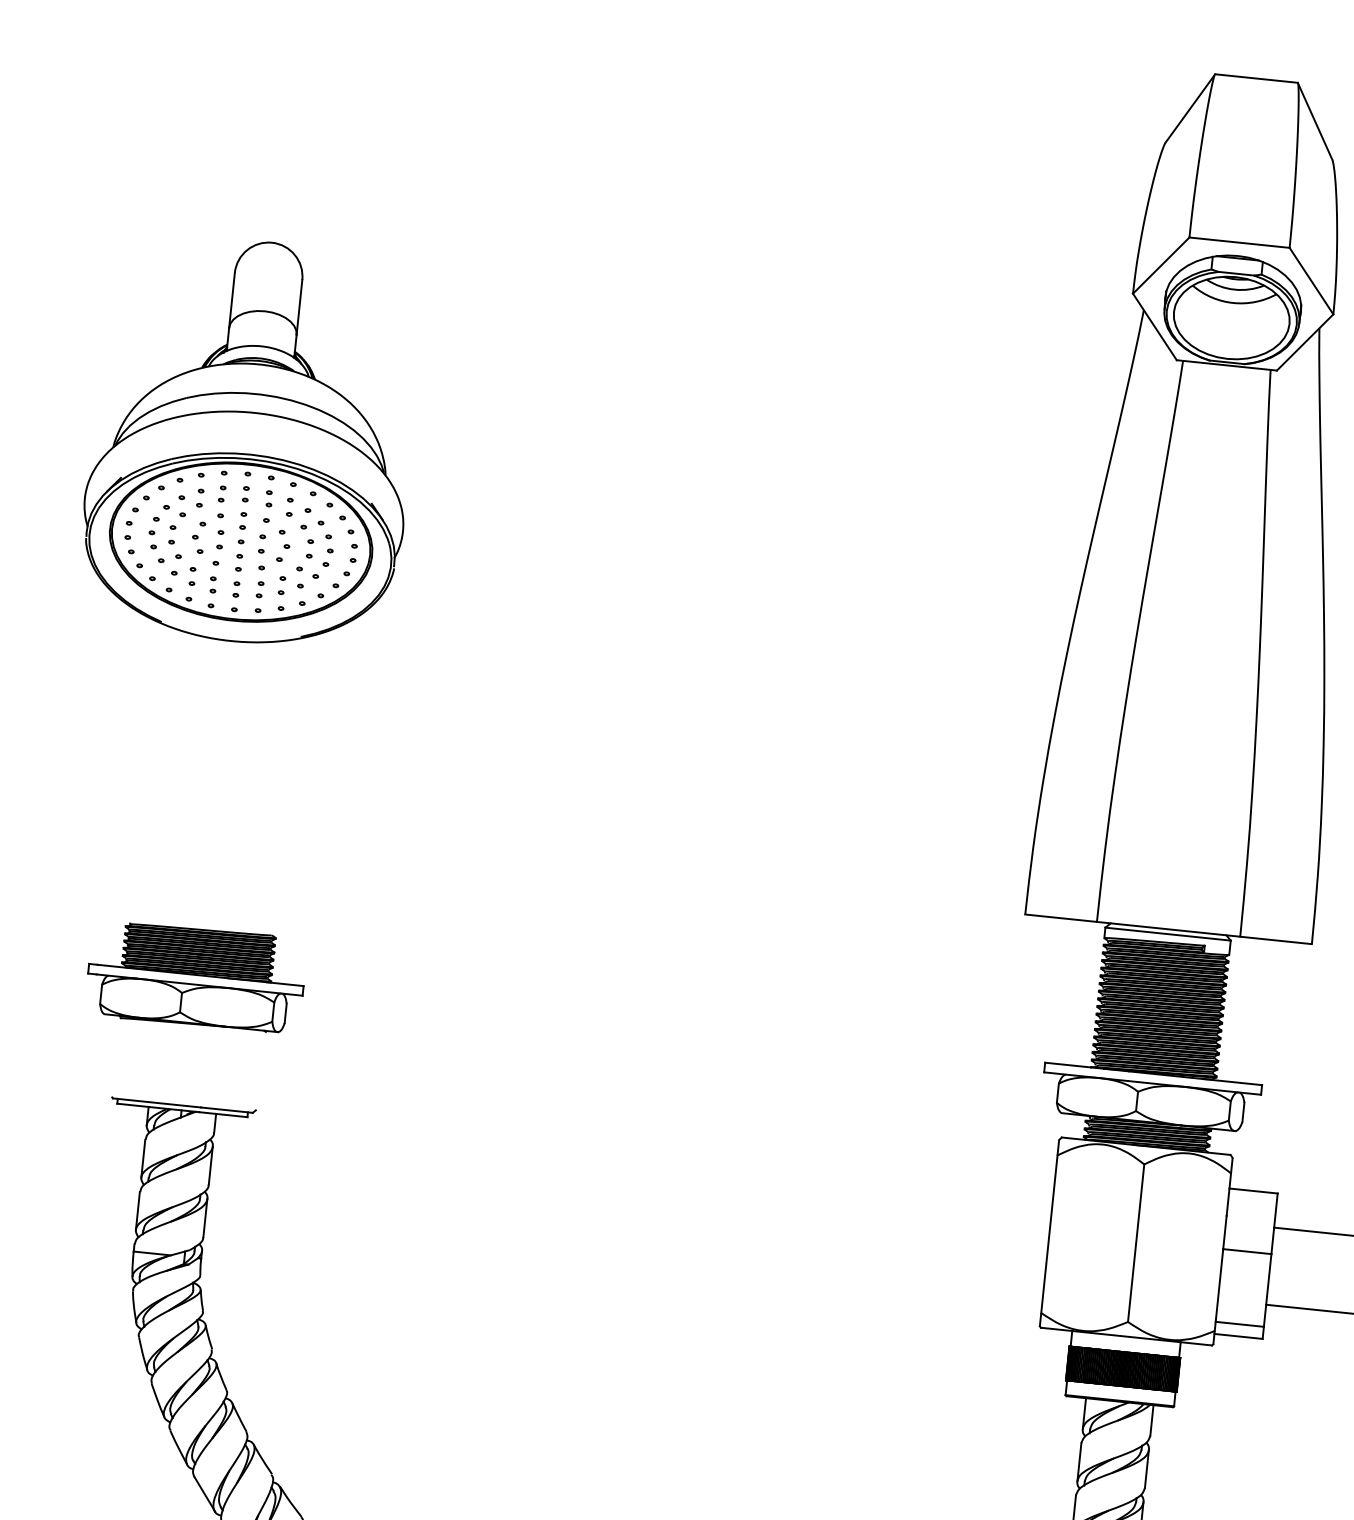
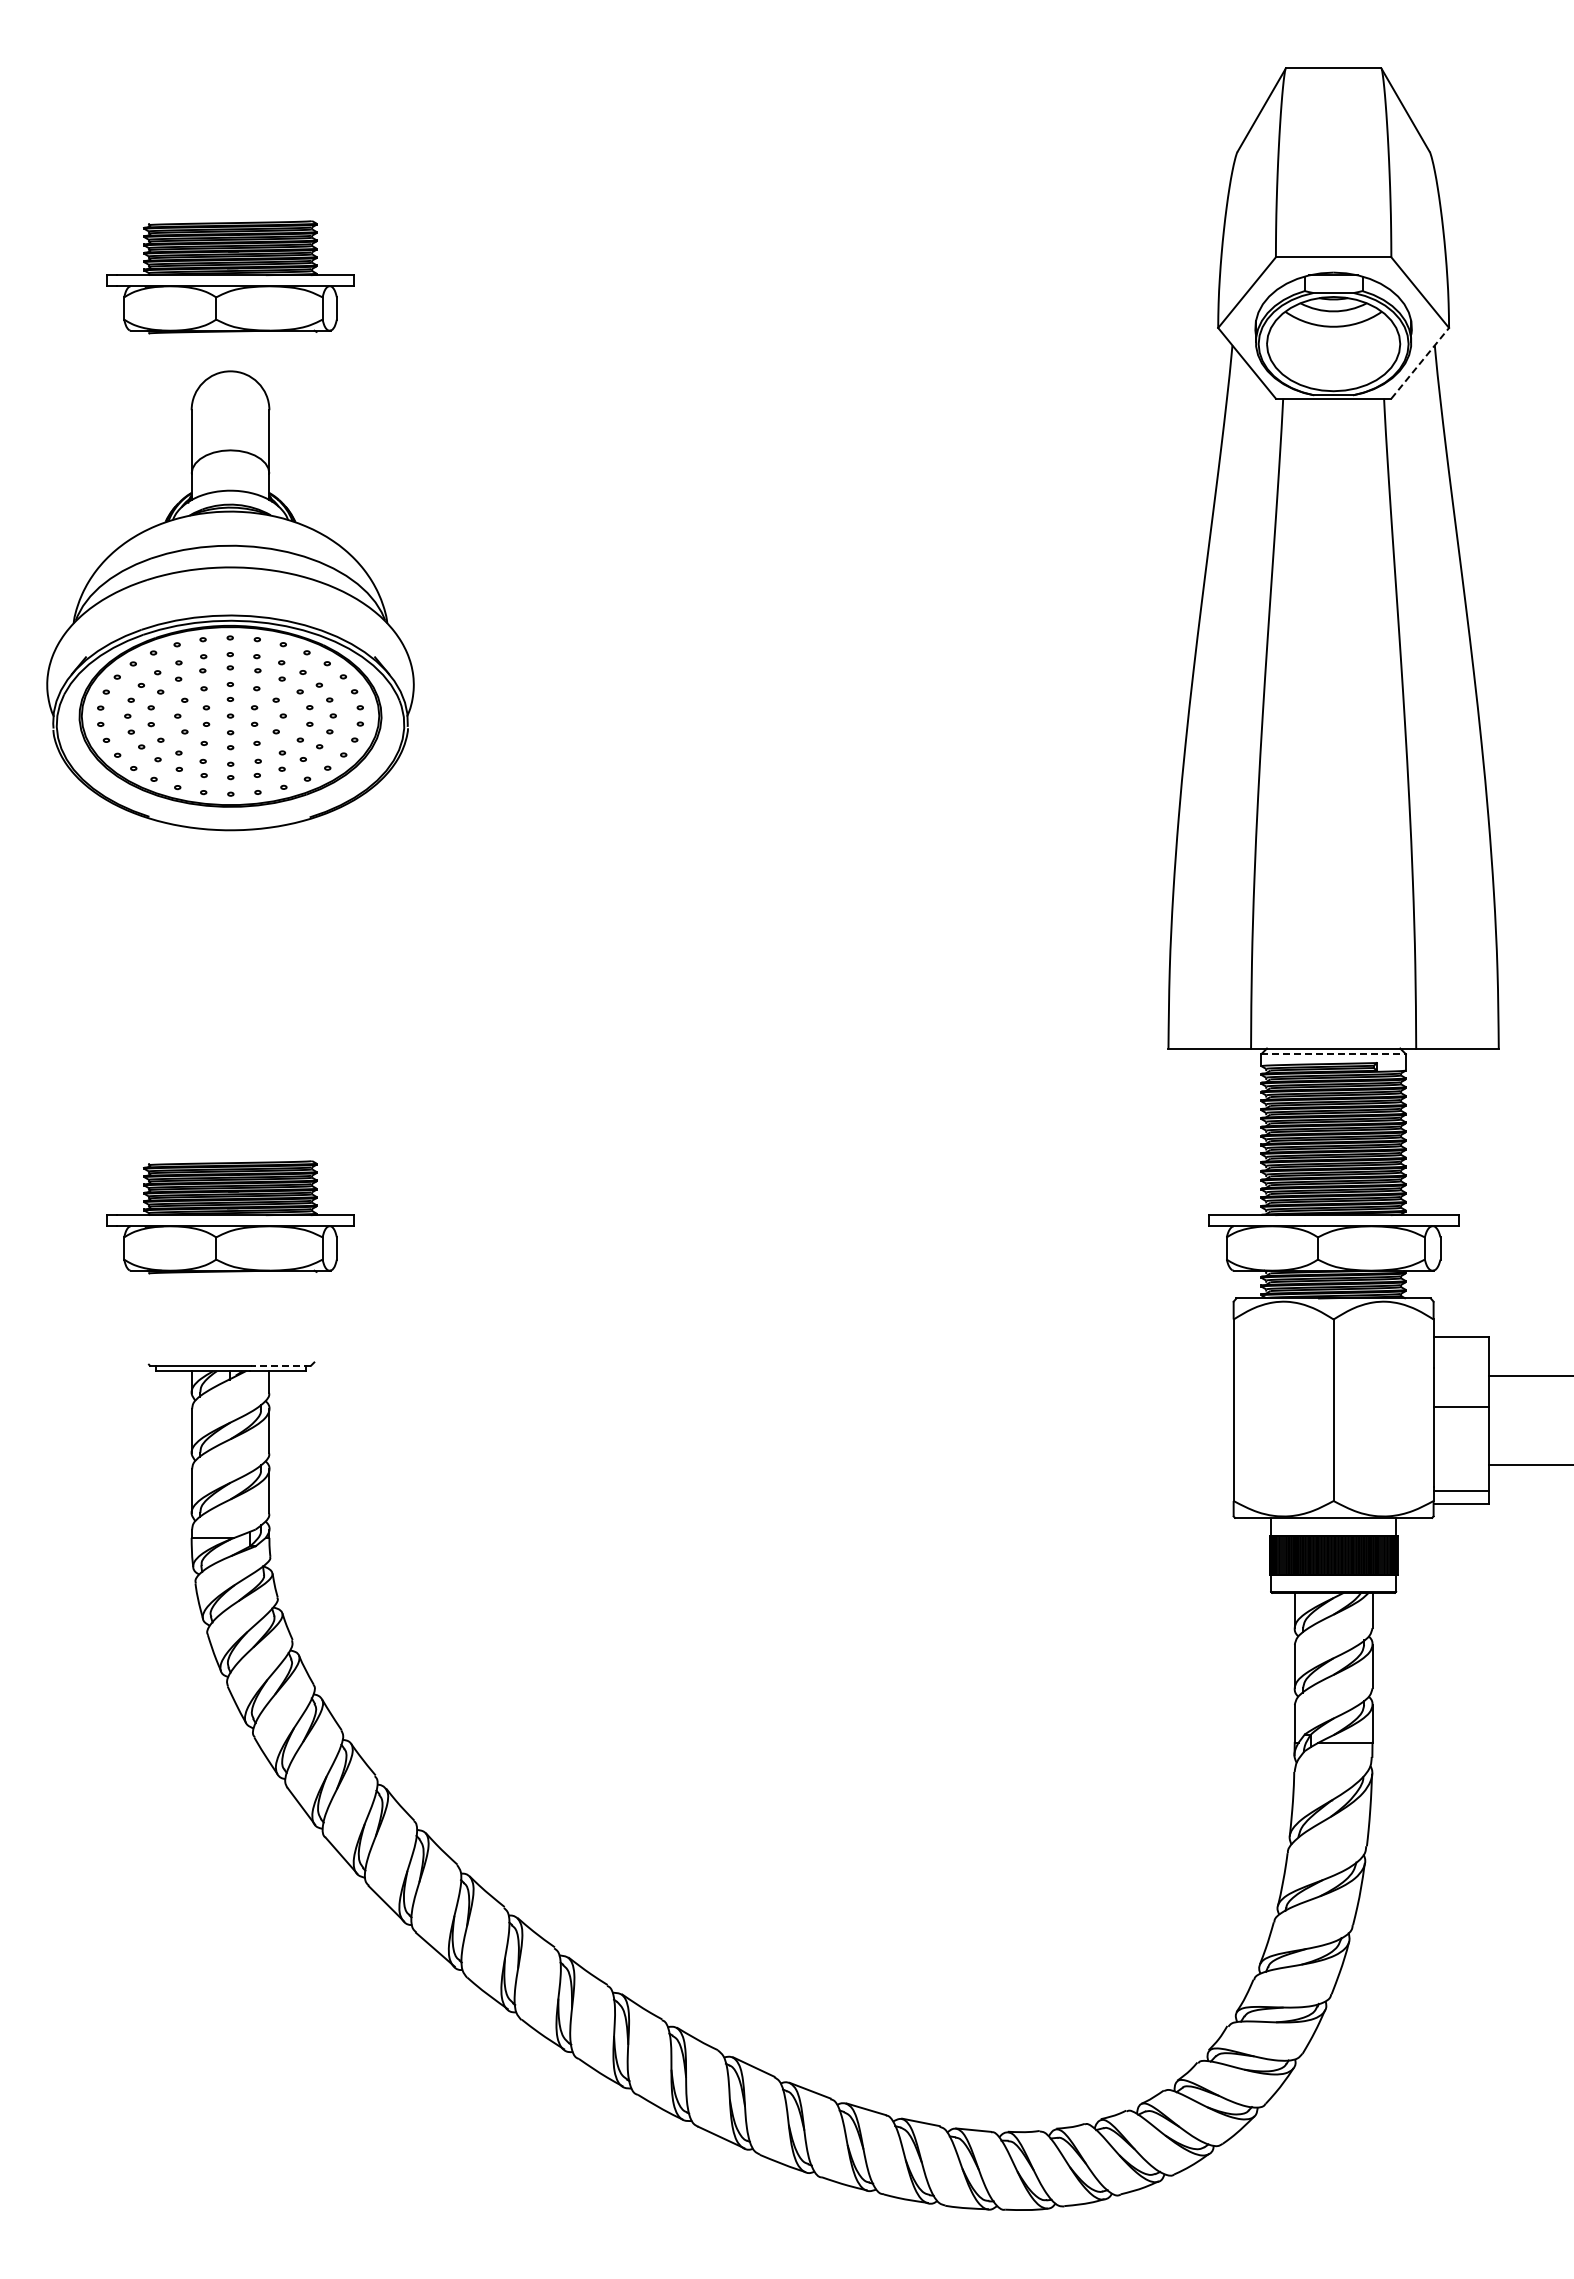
part: (280, 161) -> (230, 277), added
line: (1305, 342) -> (1420, 363), solid -> dashed
line: (1168, 934) -> (1334, 1054), solid -> dashed
line: (227, 1110) -> (281, 1365), solid -> dashed

